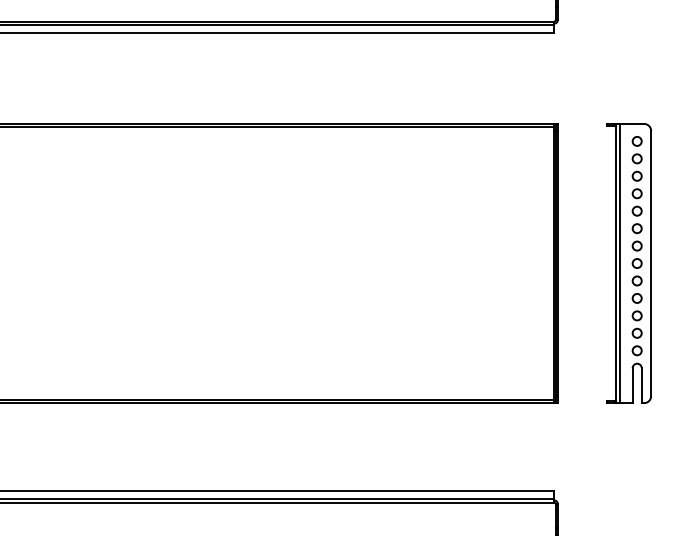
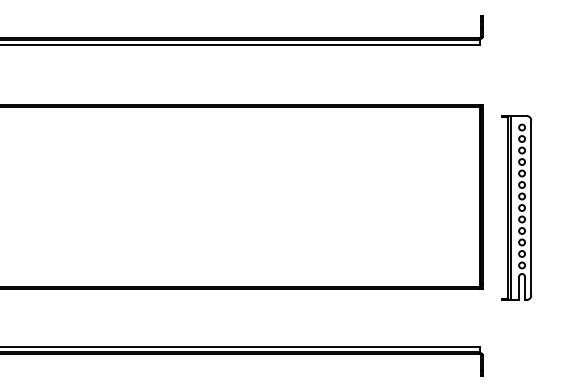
part: (628, 262) -> (516, 207), moved

